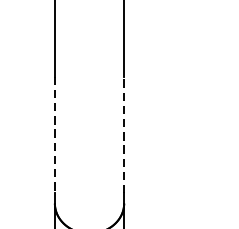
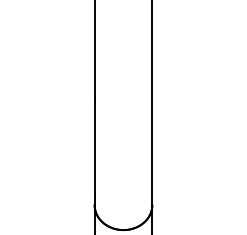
line: (54, 134) -> (94, 147), dashed -> solid
line: (124, 134) -> (152, 147), dashed -> solid

